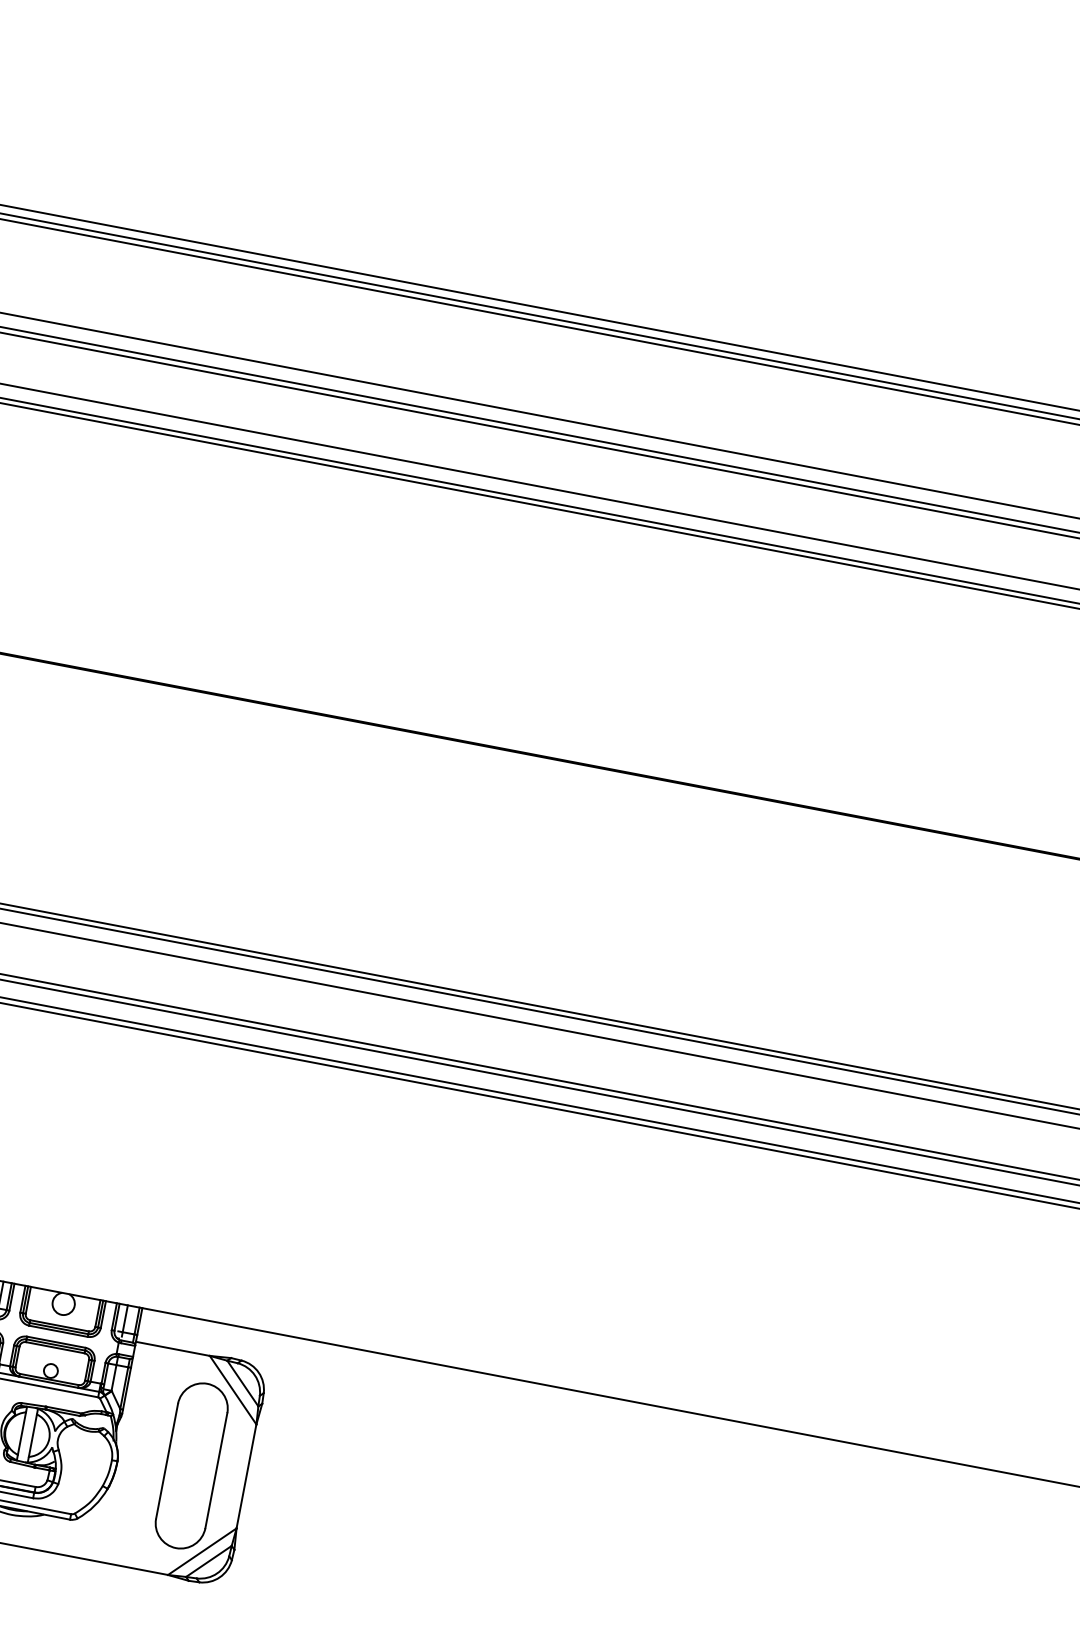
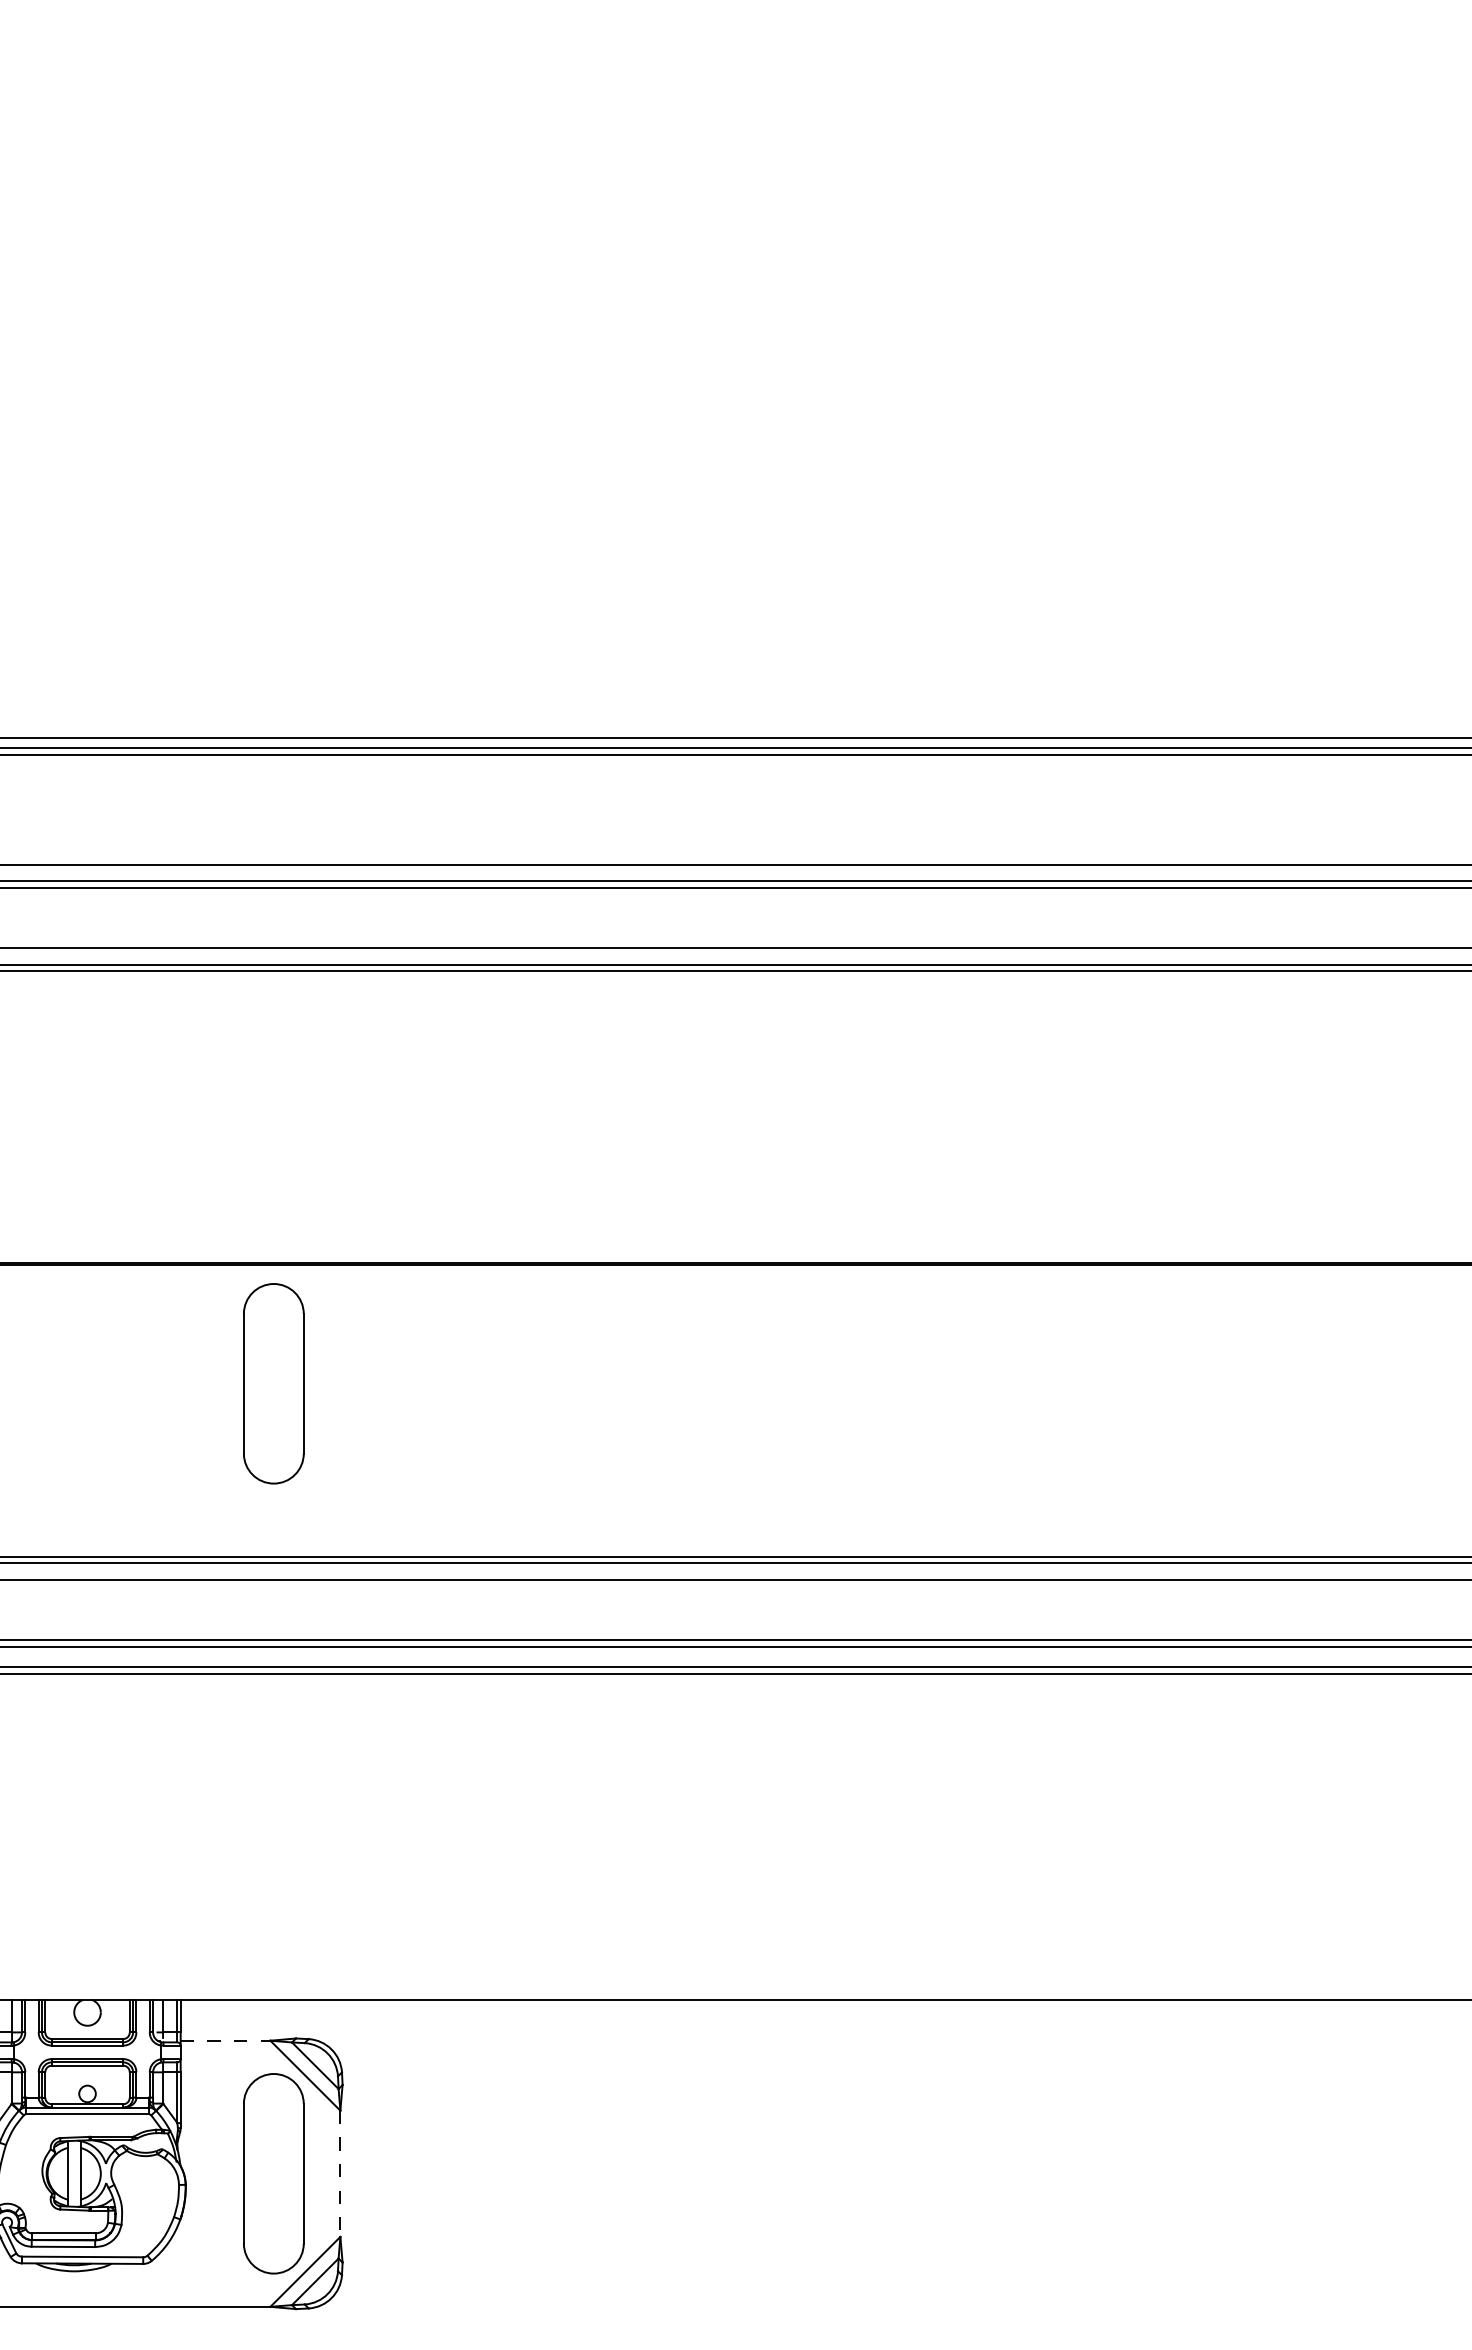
part: (315, 815) -> (273, 1383), added
line: (172, 1348) -> (225, 2040), solid -> dashed
line: (246, 1477) -> (340, 2174), solid -> dashed

